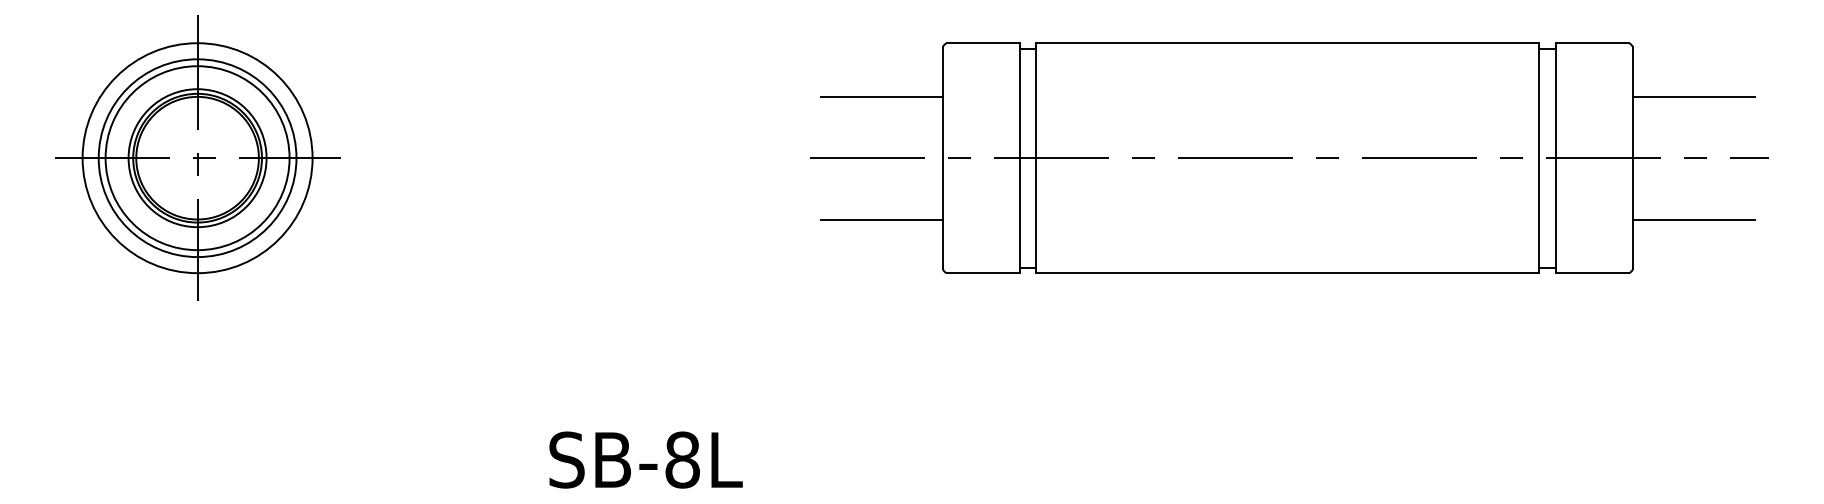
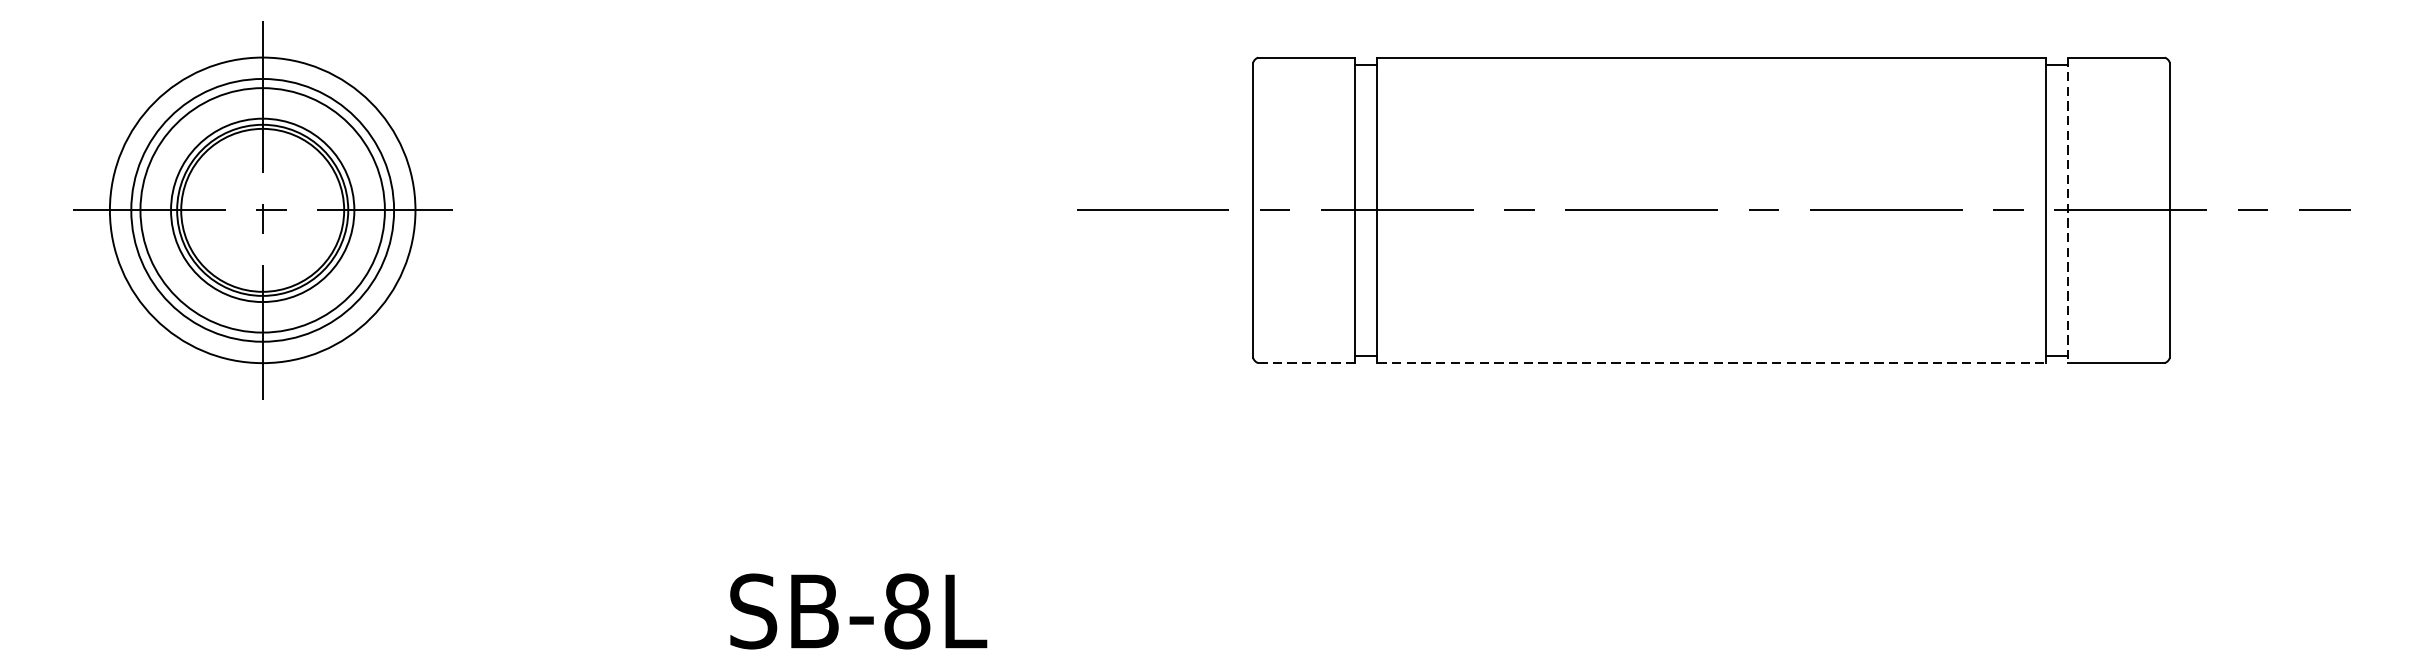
line: (881, 96) -> (1171, 128), removed
line: (1693, 96) -> (2250, 128), removed
line: (1556, 158) -> (2068, 210), solid -> dashed
line: (881, 219) -> (1171, 291), removed
line: (1693, 219) -> (2250, 291), removed
line: (983, 273) -> (1307, 363), solid -> dashed
line: (1288, 273) -> (1712, 363), solid -> dashed

